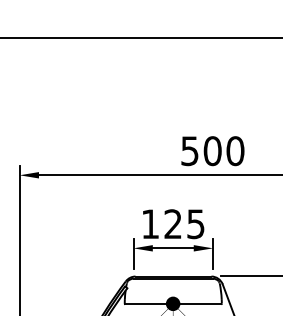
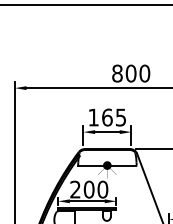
text: (190, 150) -> (117, 73), 500 -> 800
text: (173, 224) -> (107, 117), 125 -> 165

